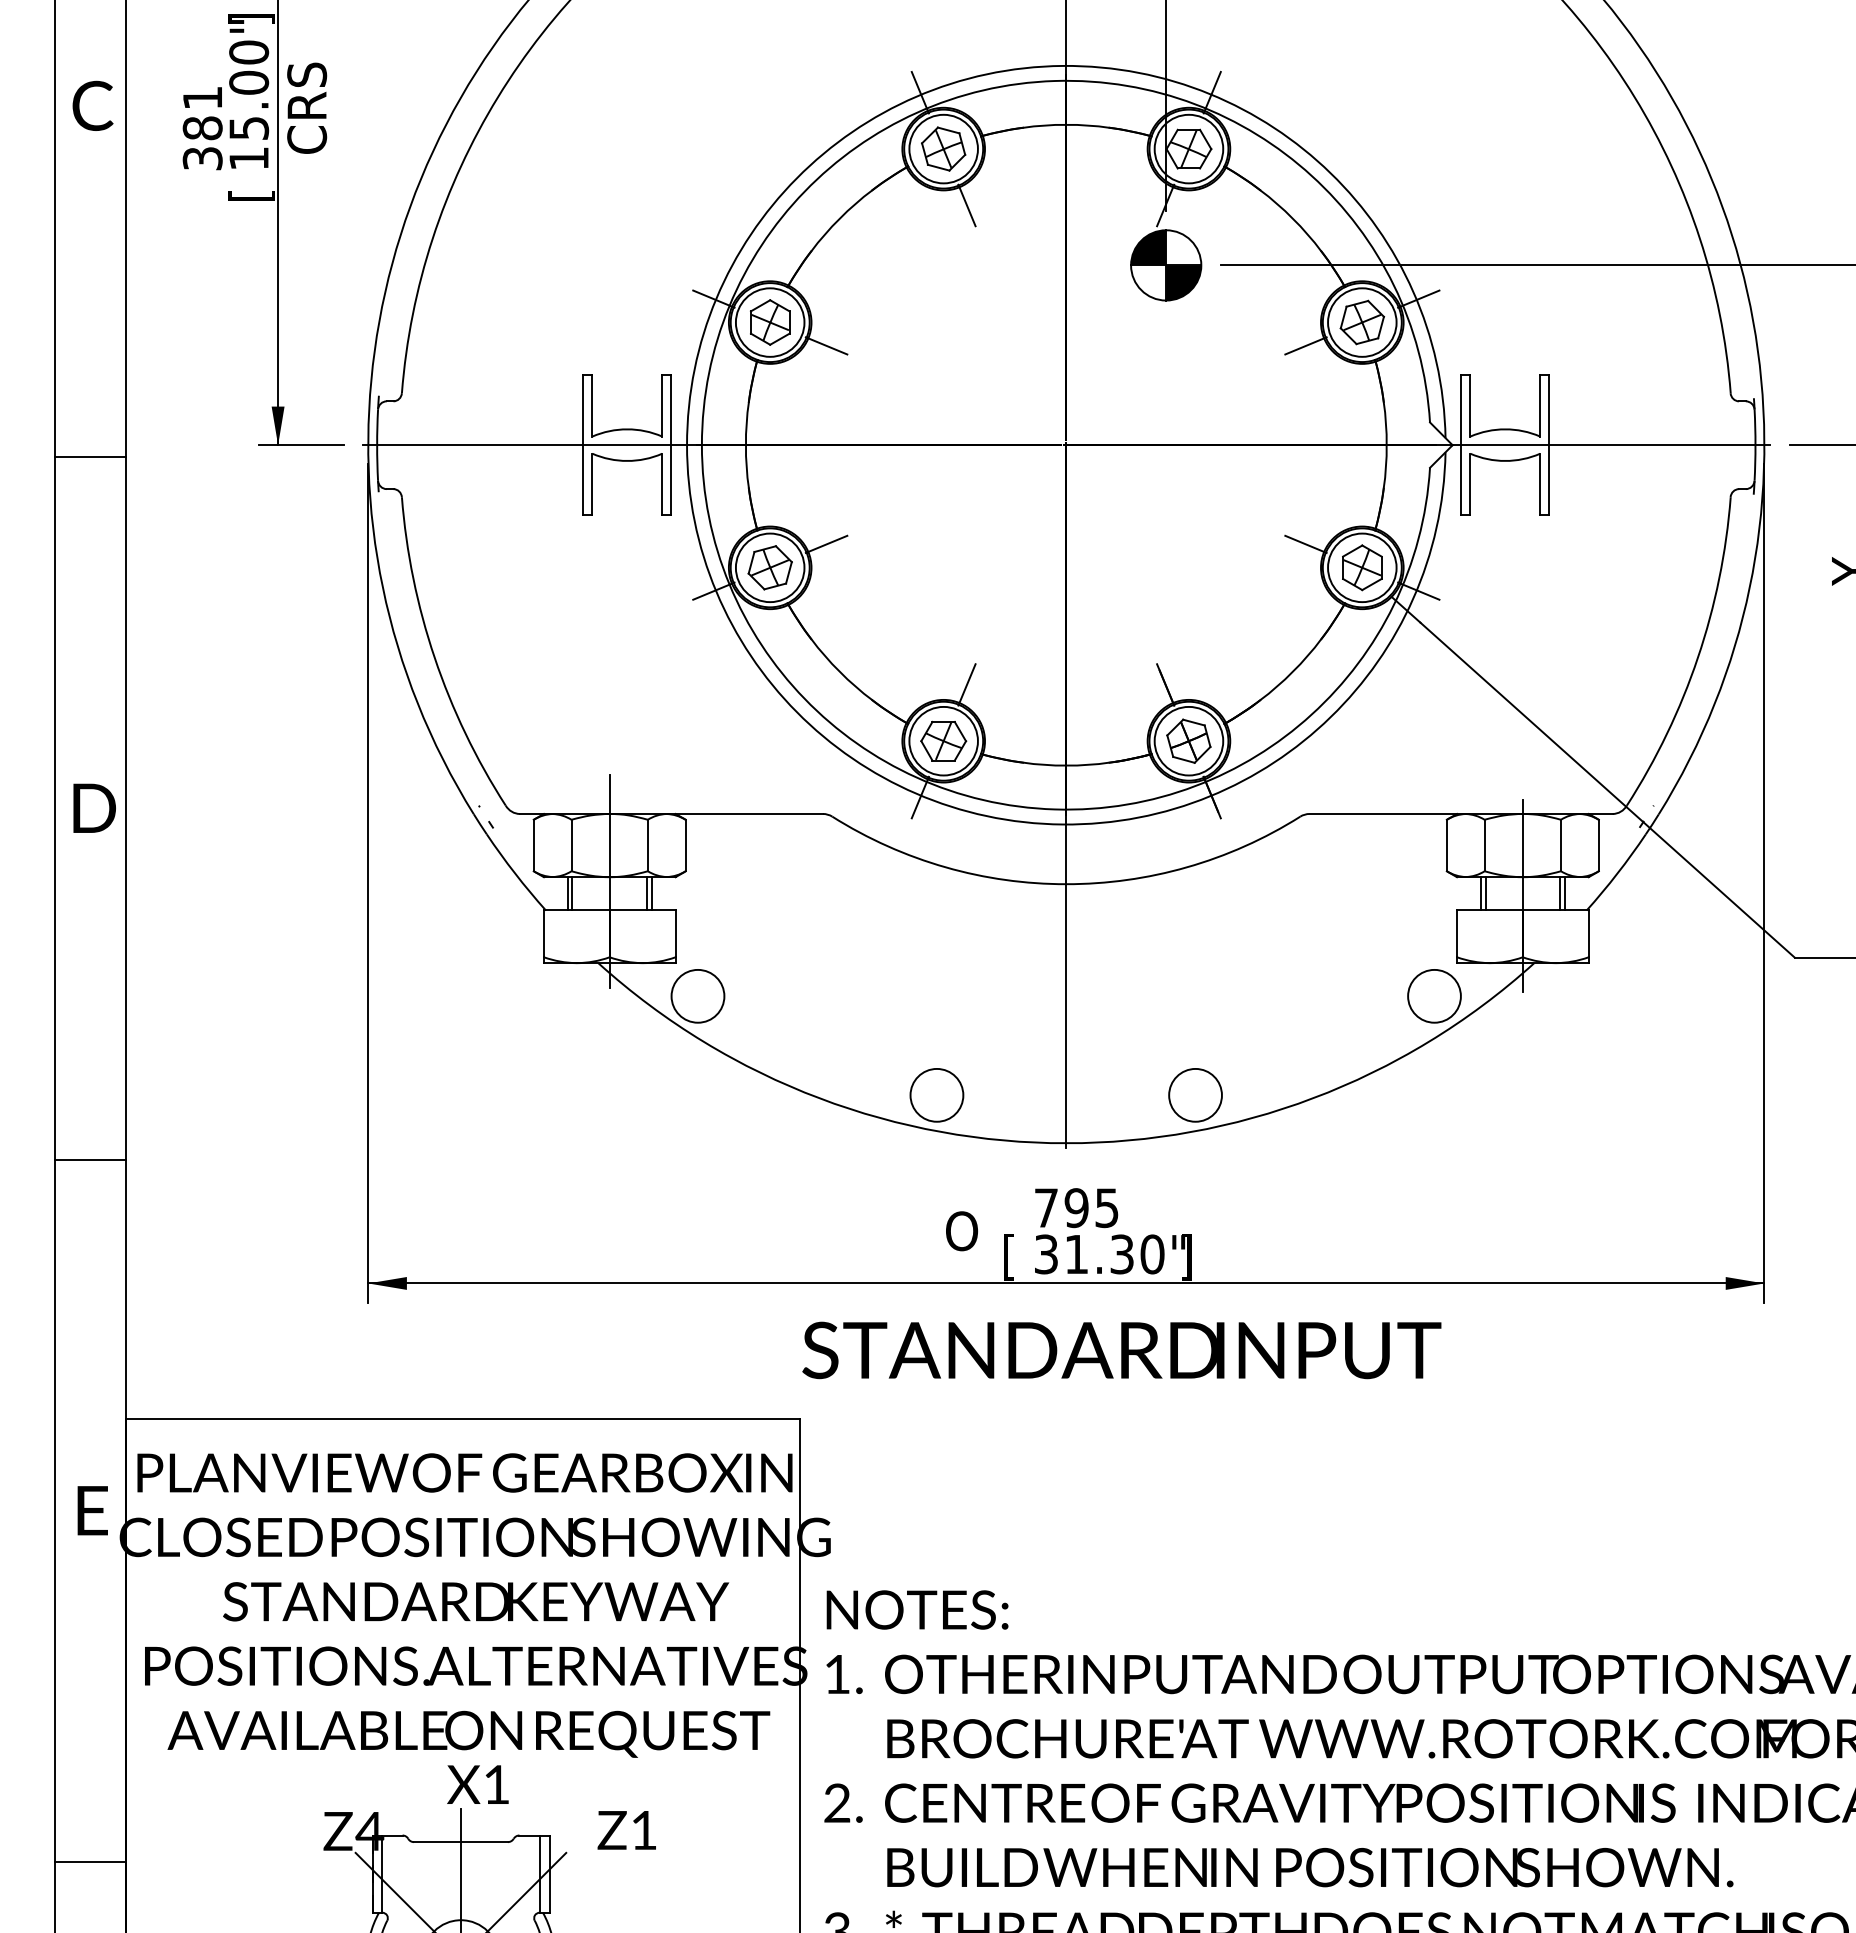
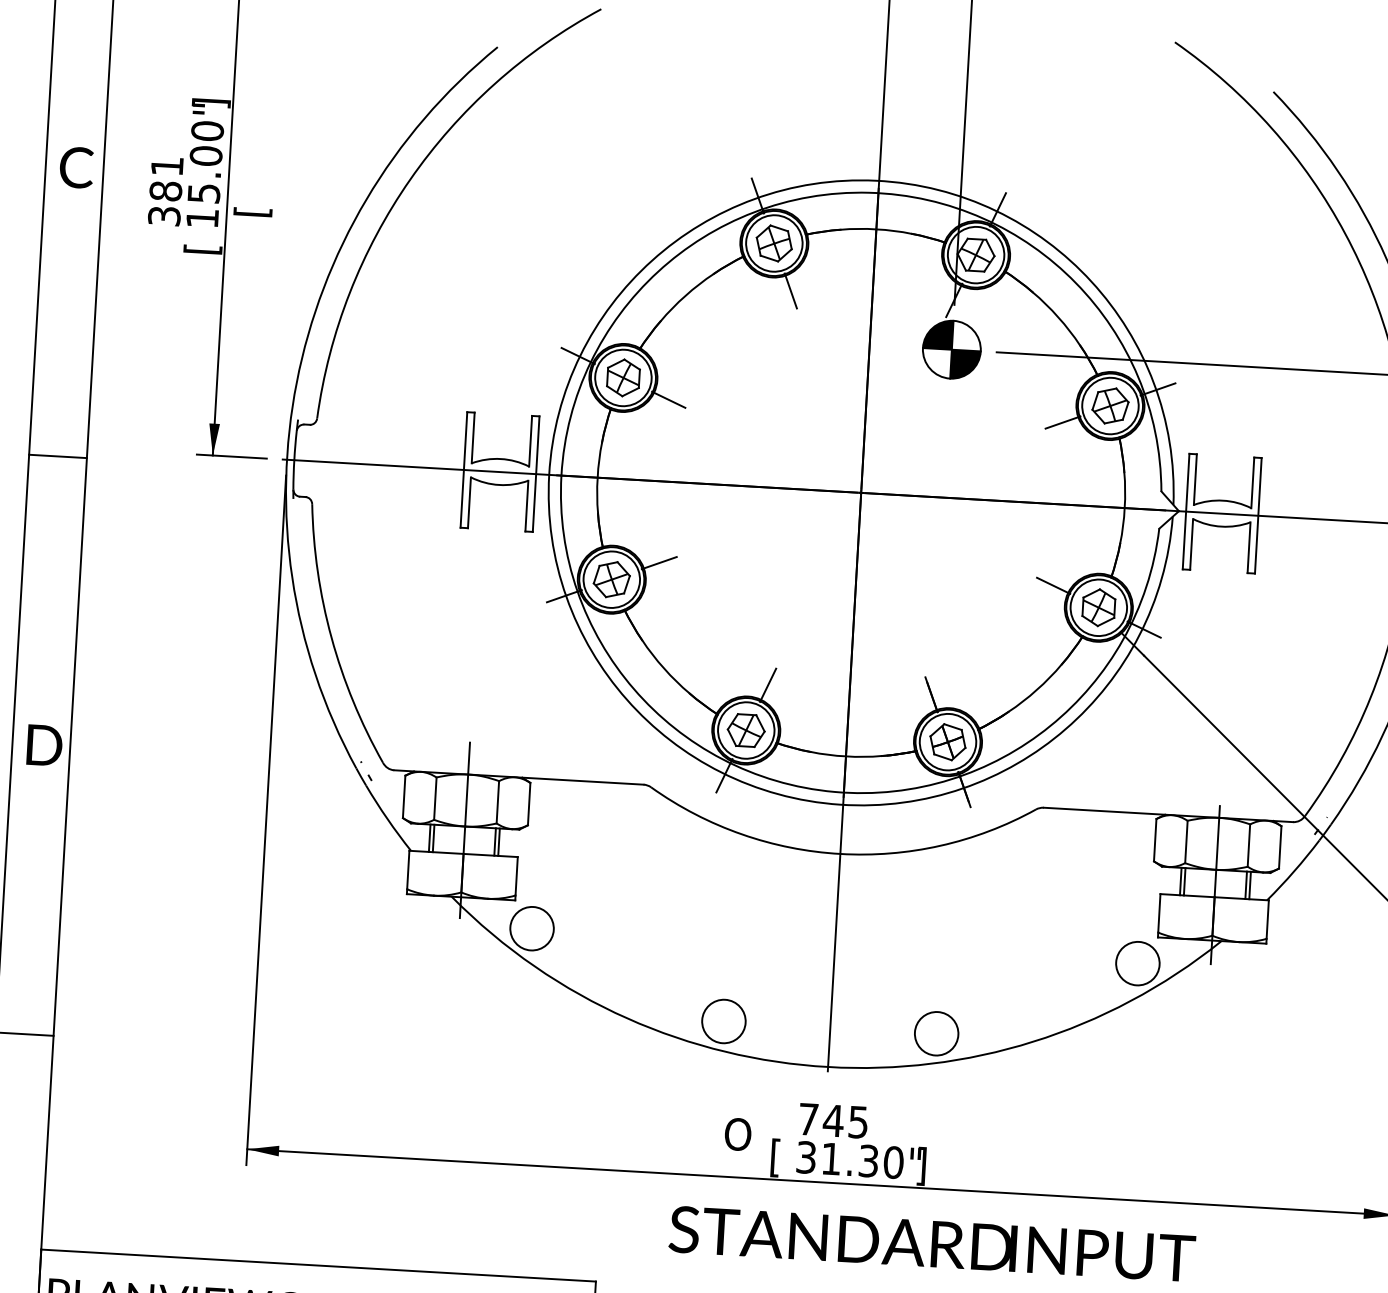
text: (309, 107) -> (254, 179), CRS -> [
text: (1076, 1208) -> (833, 1121), 795 -> 745
text: (1121, 1350) -> (931, 1244), moved

